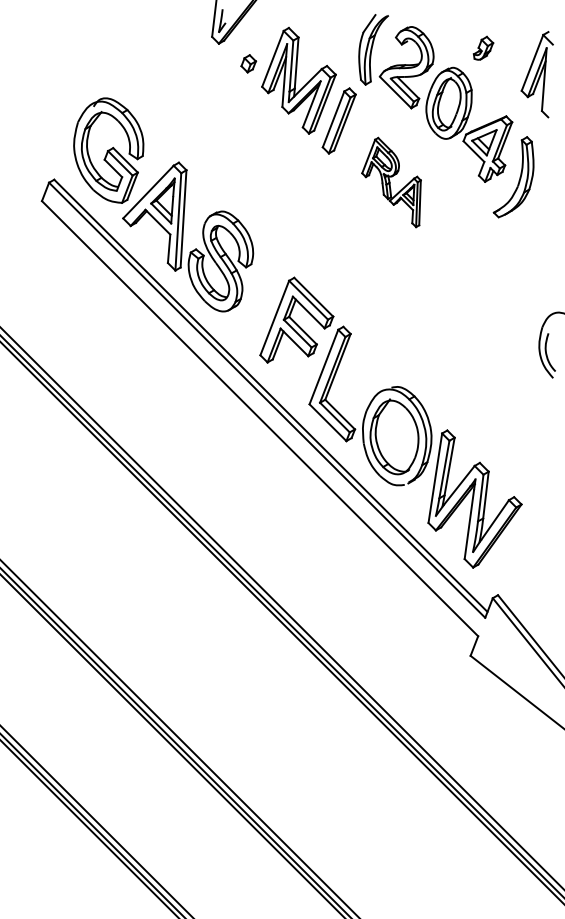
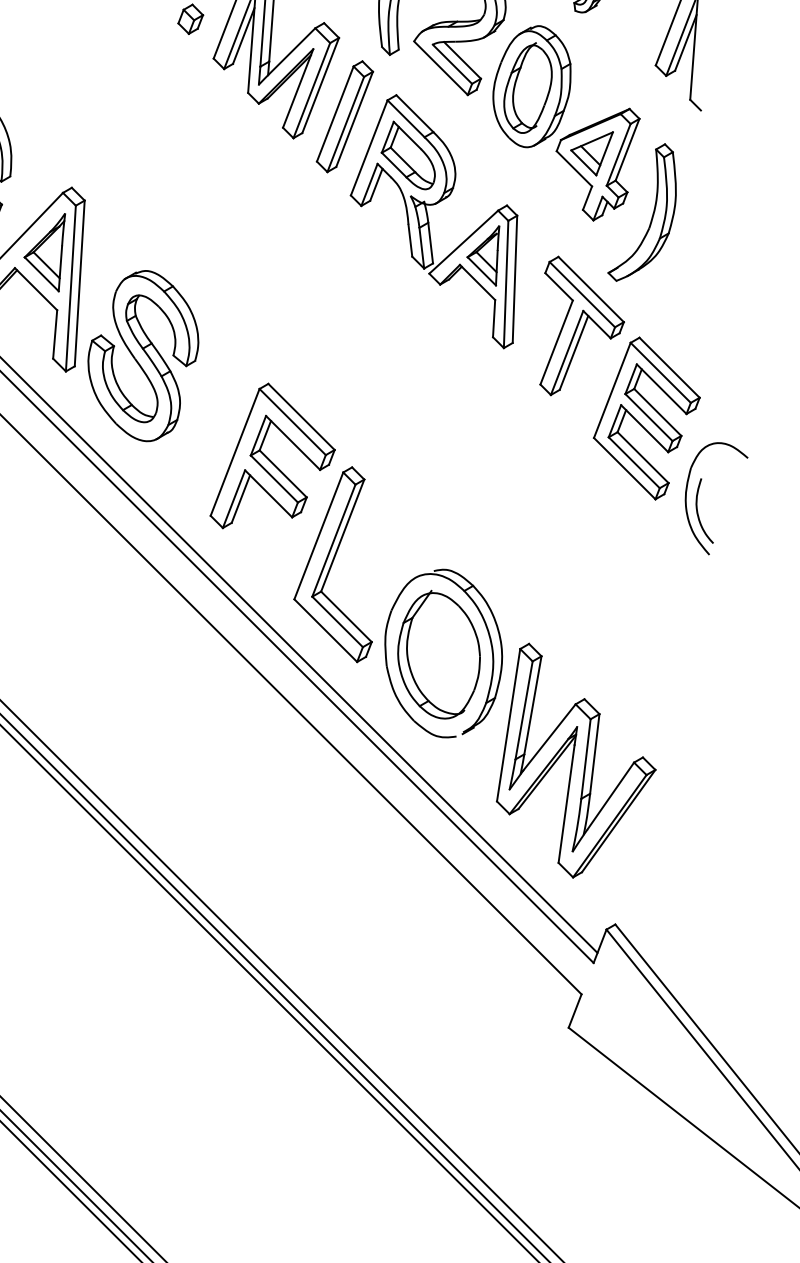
part: (391, 182) -> (433, 221), size x1.67
part: (500, 274) -> (619, 378), added

